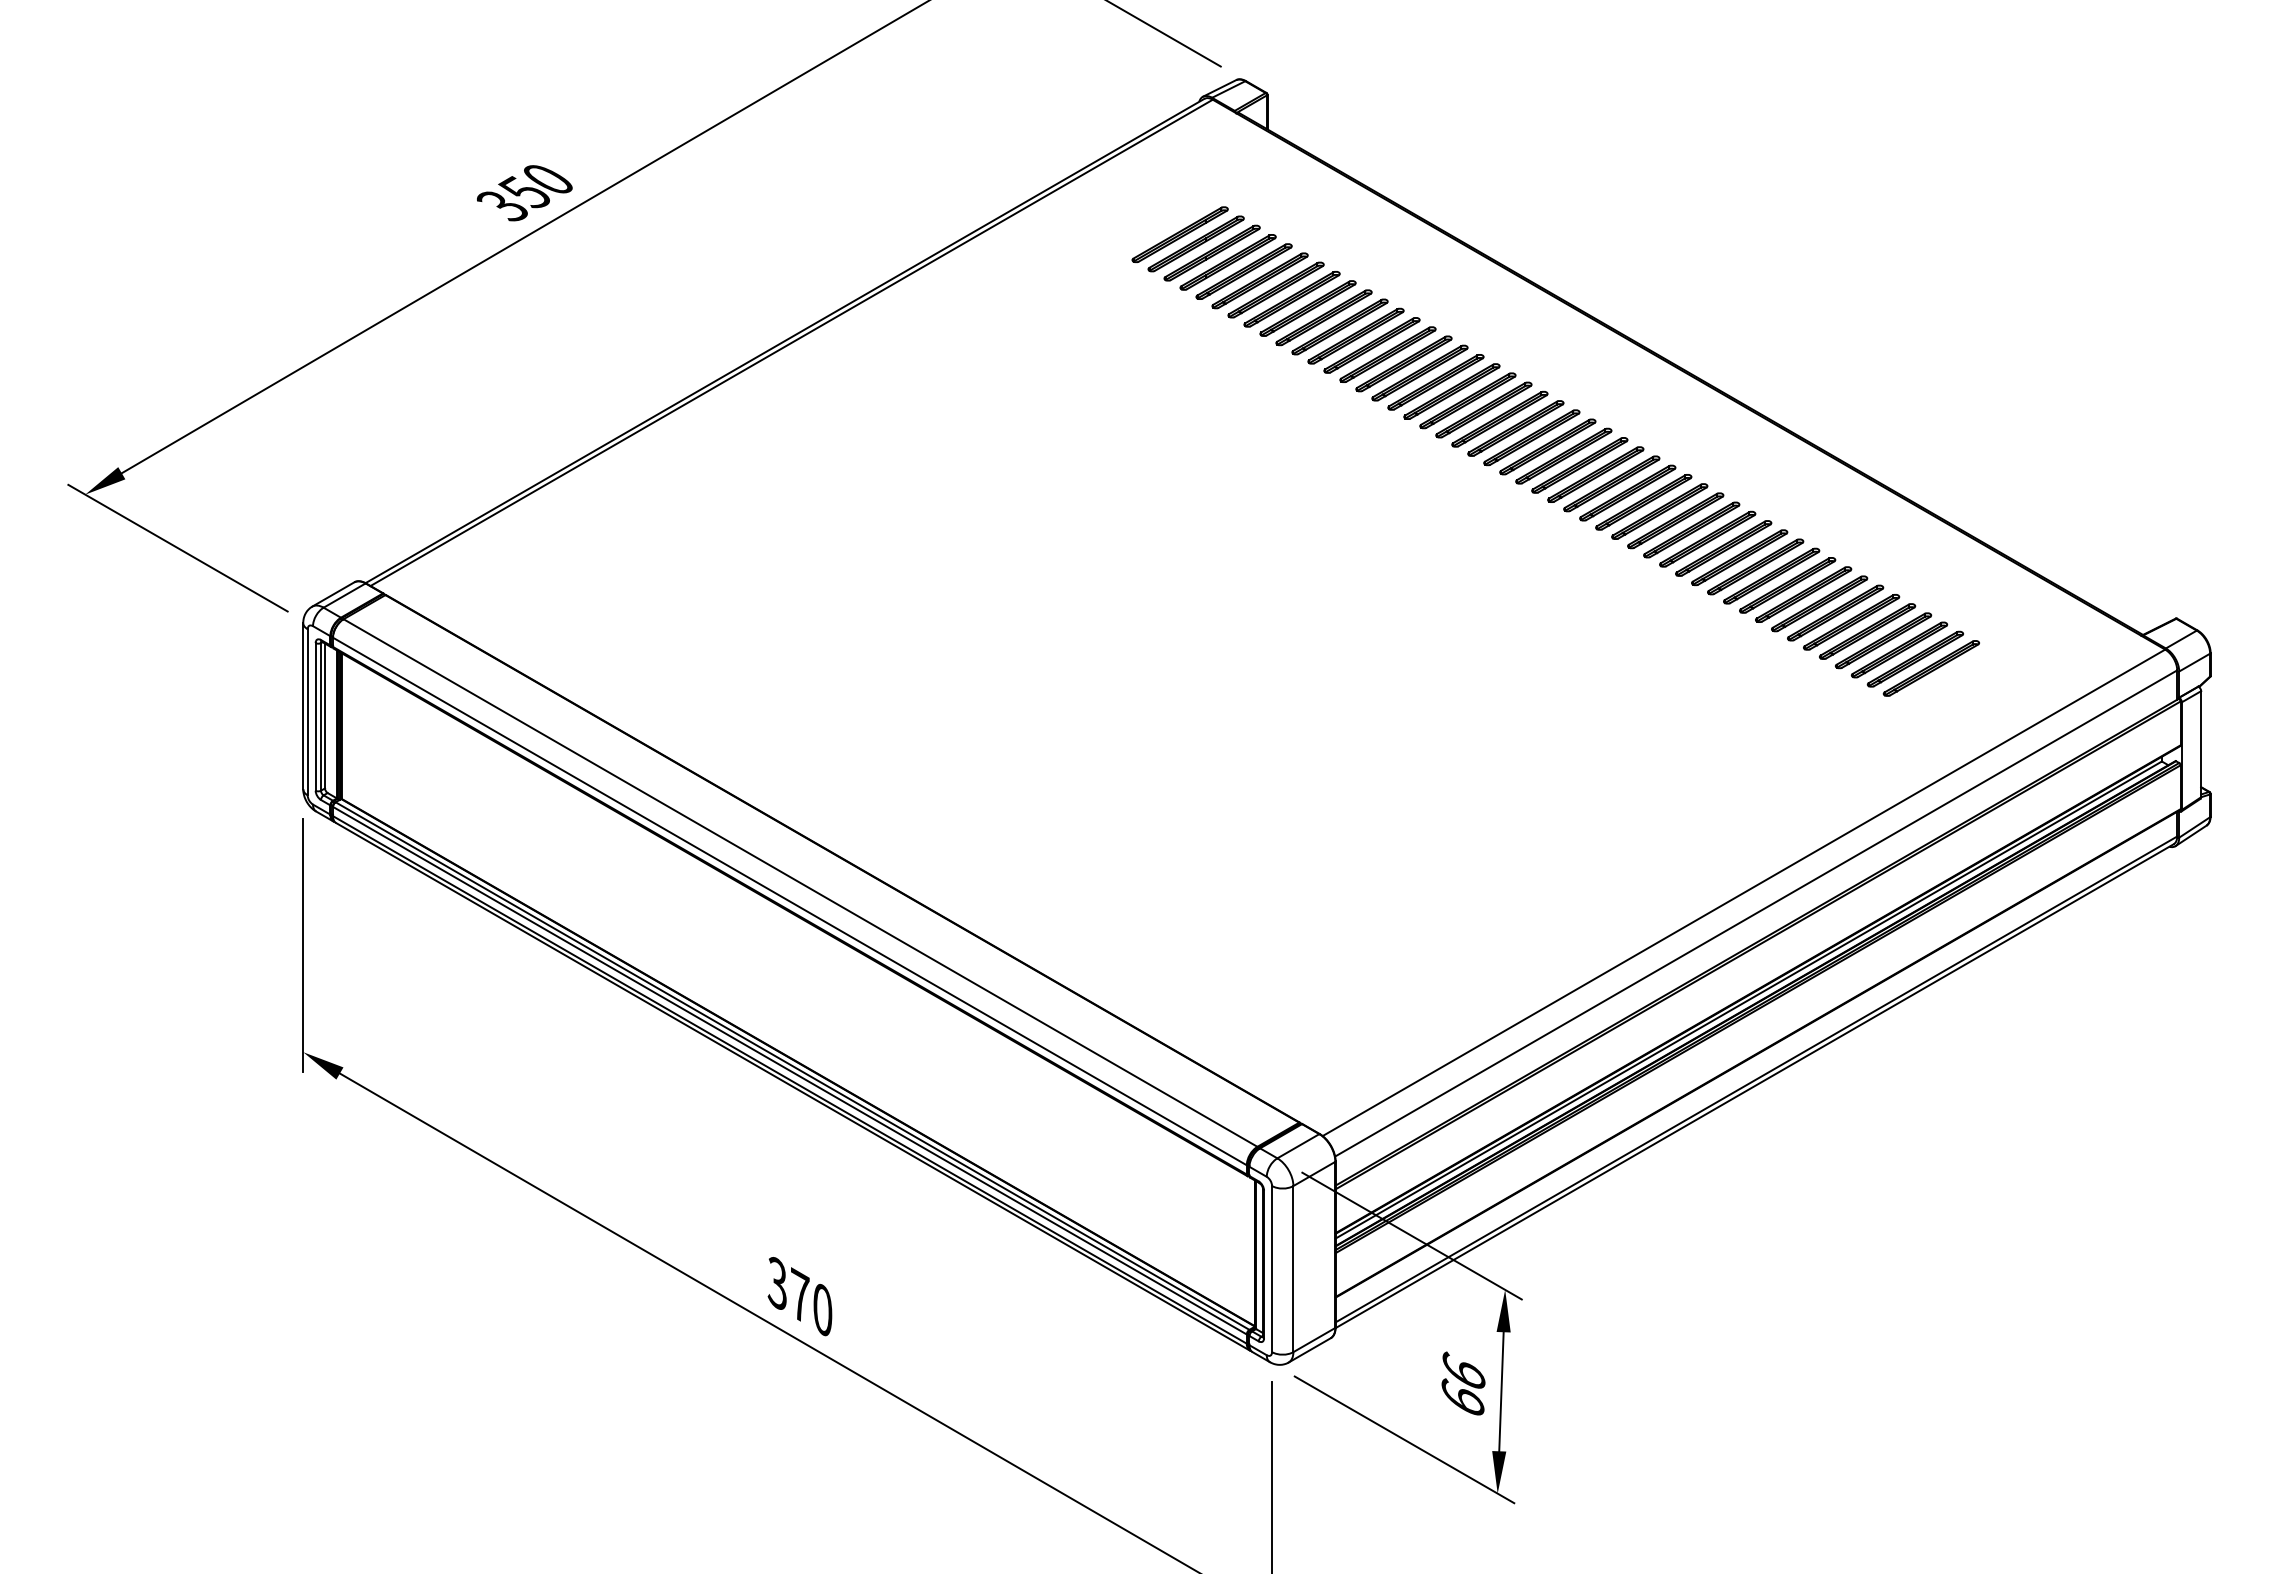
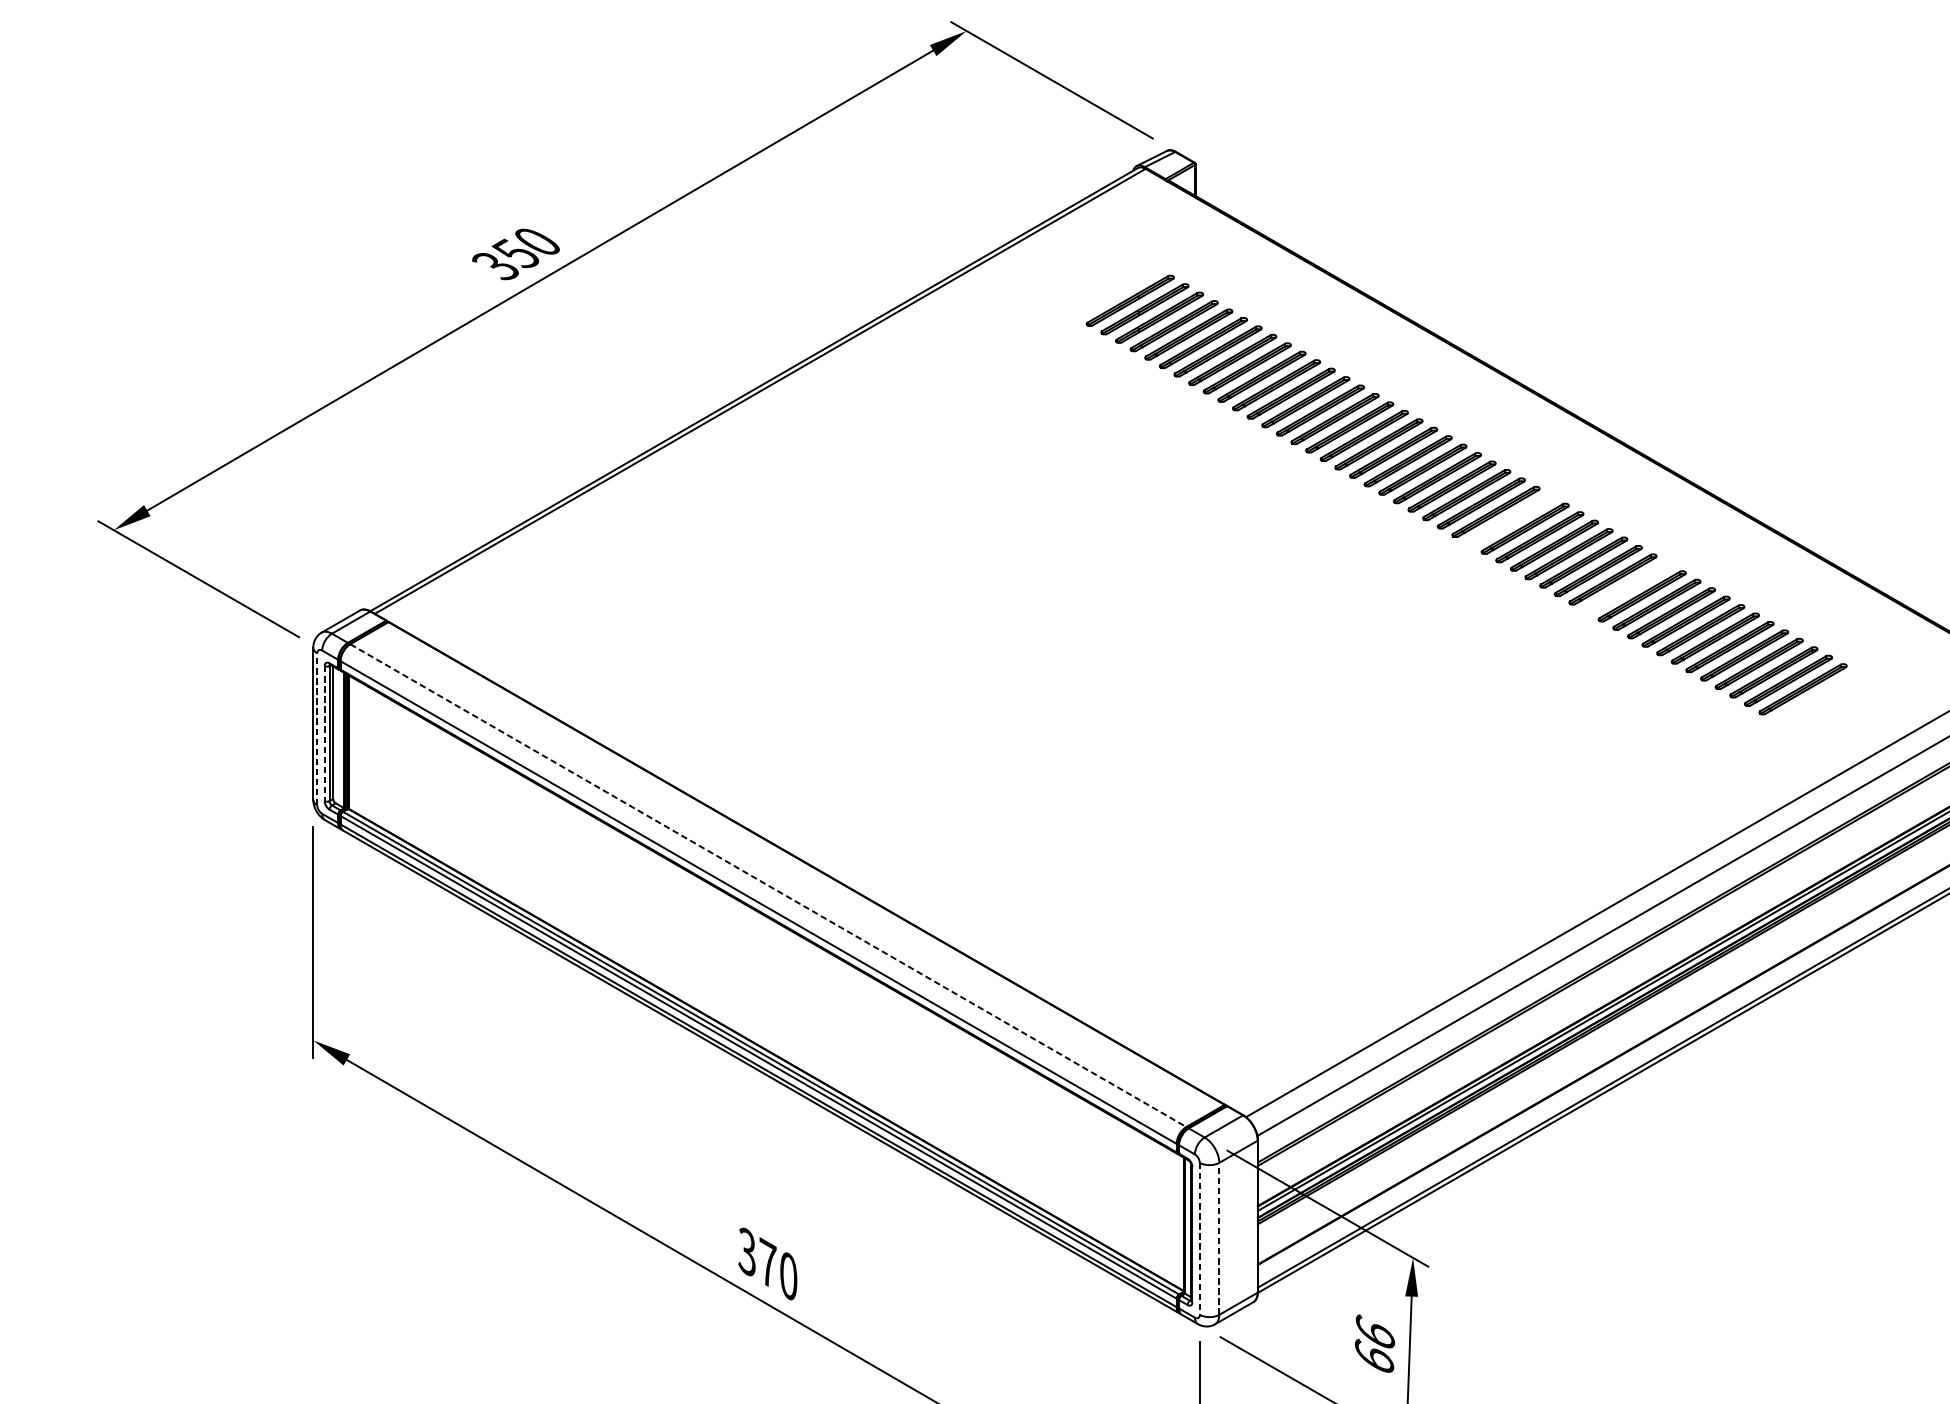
part: (1179, 234) -> (1115, 292), removed
part: (1611, 483) -> (1510, 520), removed
part: (1739, 557) -> (1627, 587), removed
line: (307, 711) -> (317, 728), solid -> dashed
line: (315, 716) -> (324, 733), solid -> dashed
line: (800, 883) -> (768, 886), solid -> dashed
line: (1293, 1268) -> (1219, 1238), solid -> dashed
line: (1272, 1269) -> (1200, 1239), solid -> dashed

